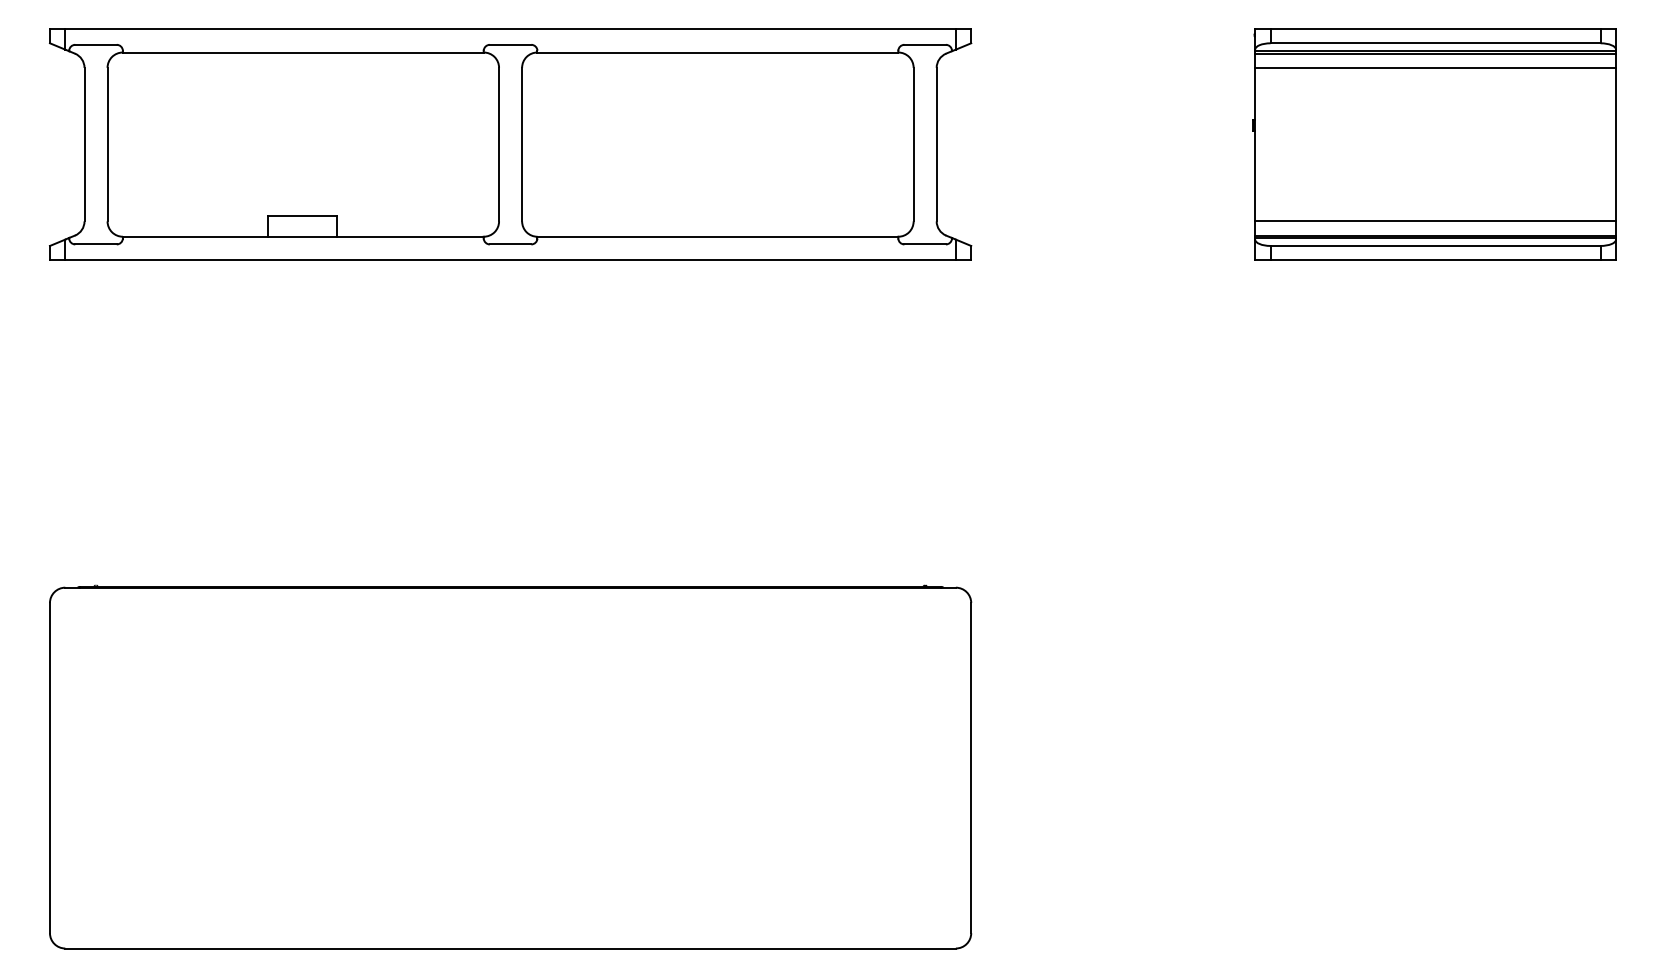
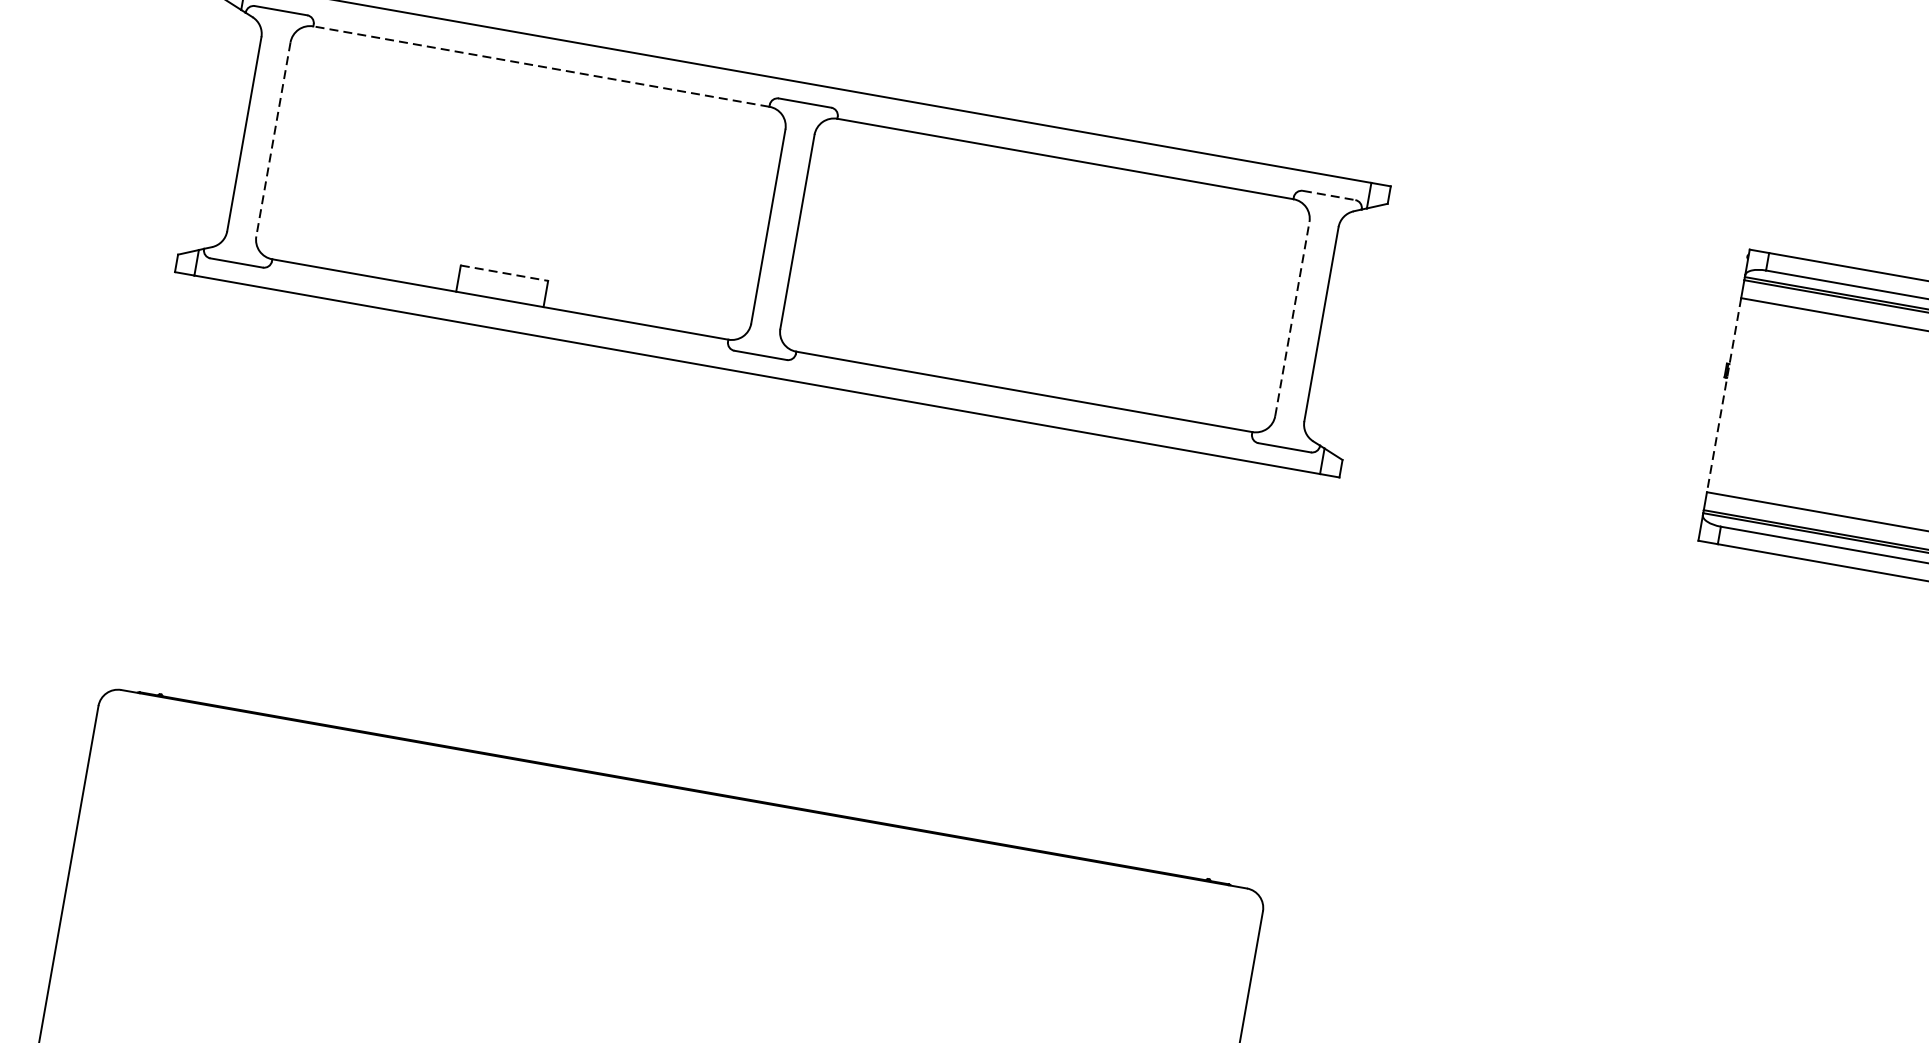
line: (925, 44) -> (1329, 195), solid -> dashed
line: (302, 52) -> (540, 66), solid -> dashed
line: (107, 144) -> (273, 139), solid -> dashed
line: (913, 144) -> (1292, 318), solid -> dashed
line: (1255, 144) -> (1724, 395), solid -> dashed
line: (302, 216) -> (503, 273), solid -> dashed

